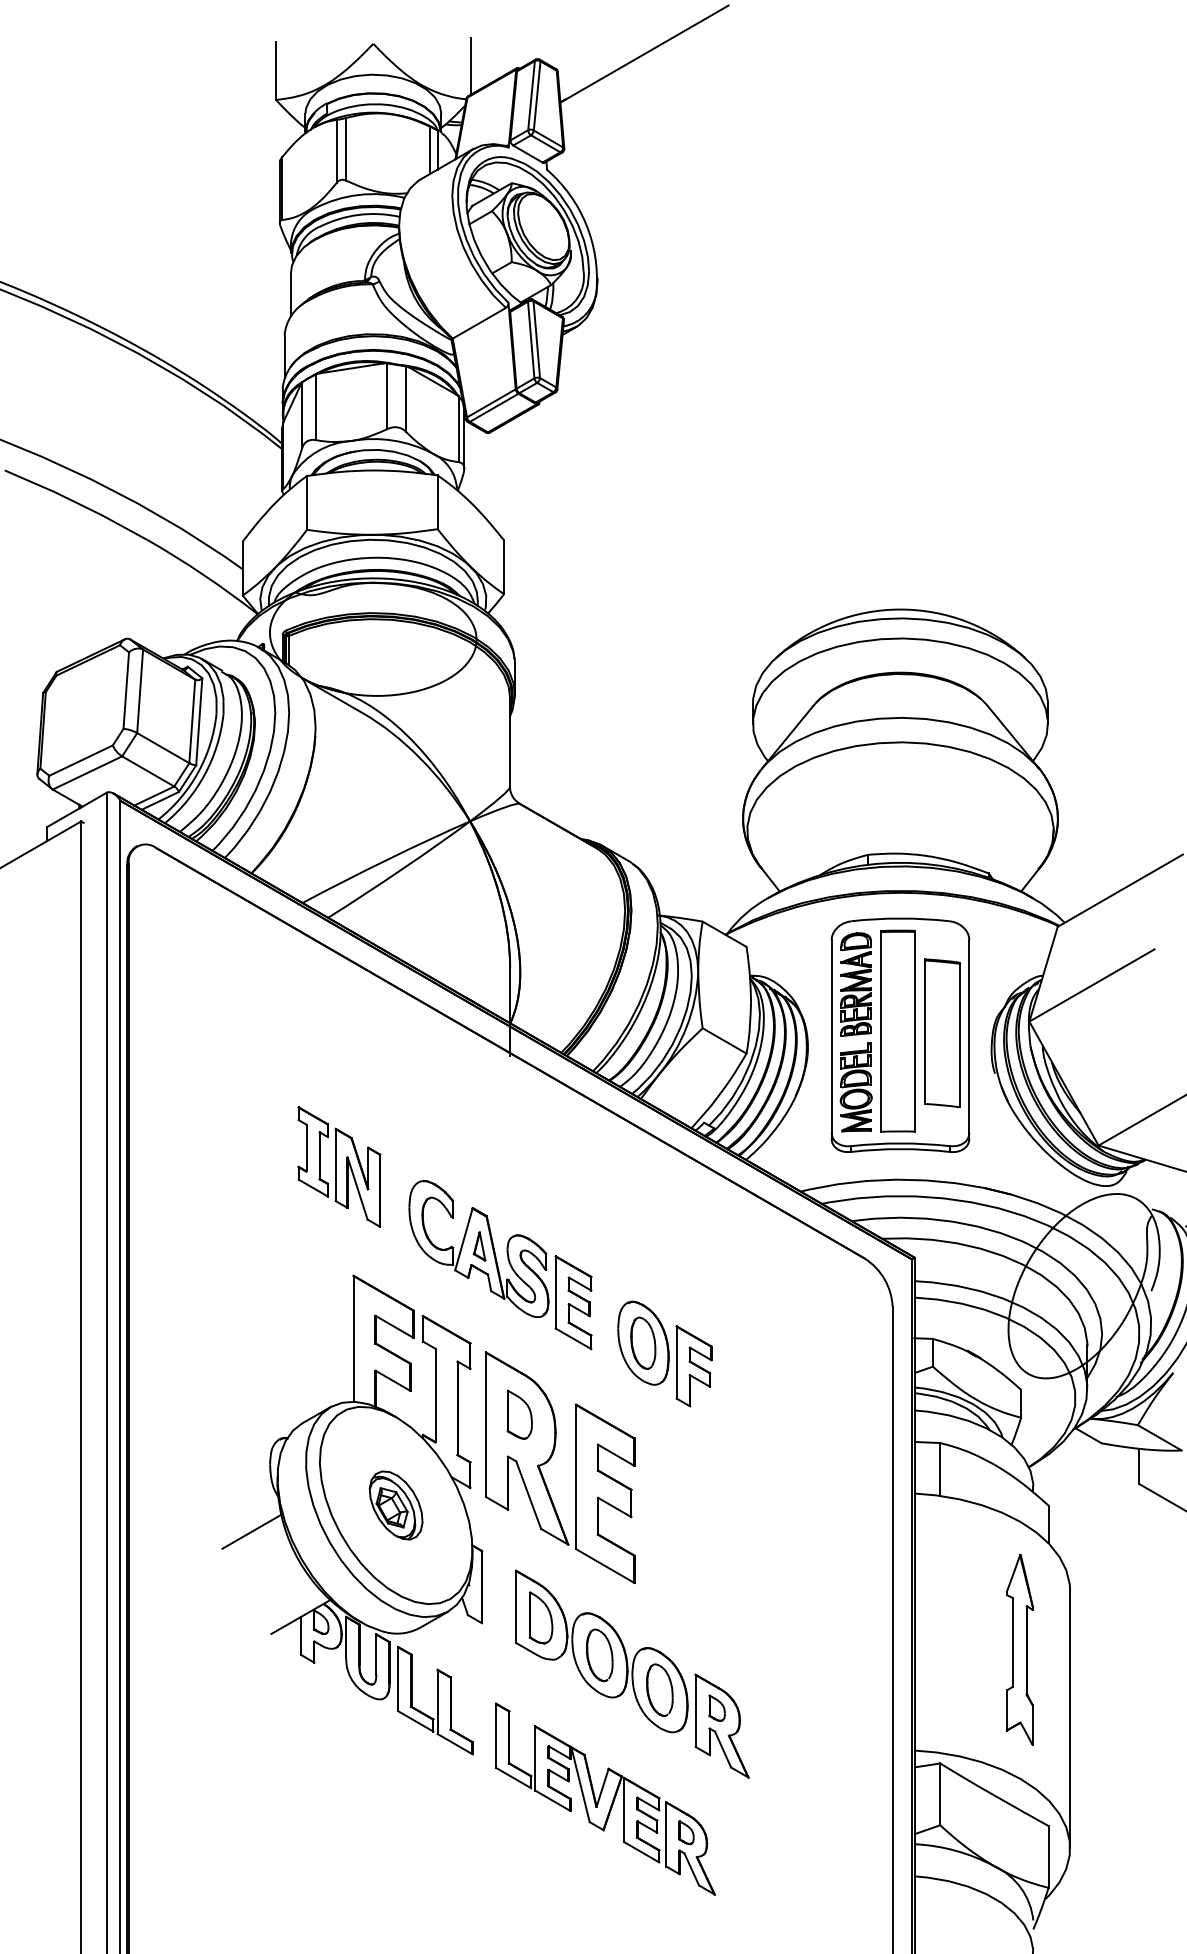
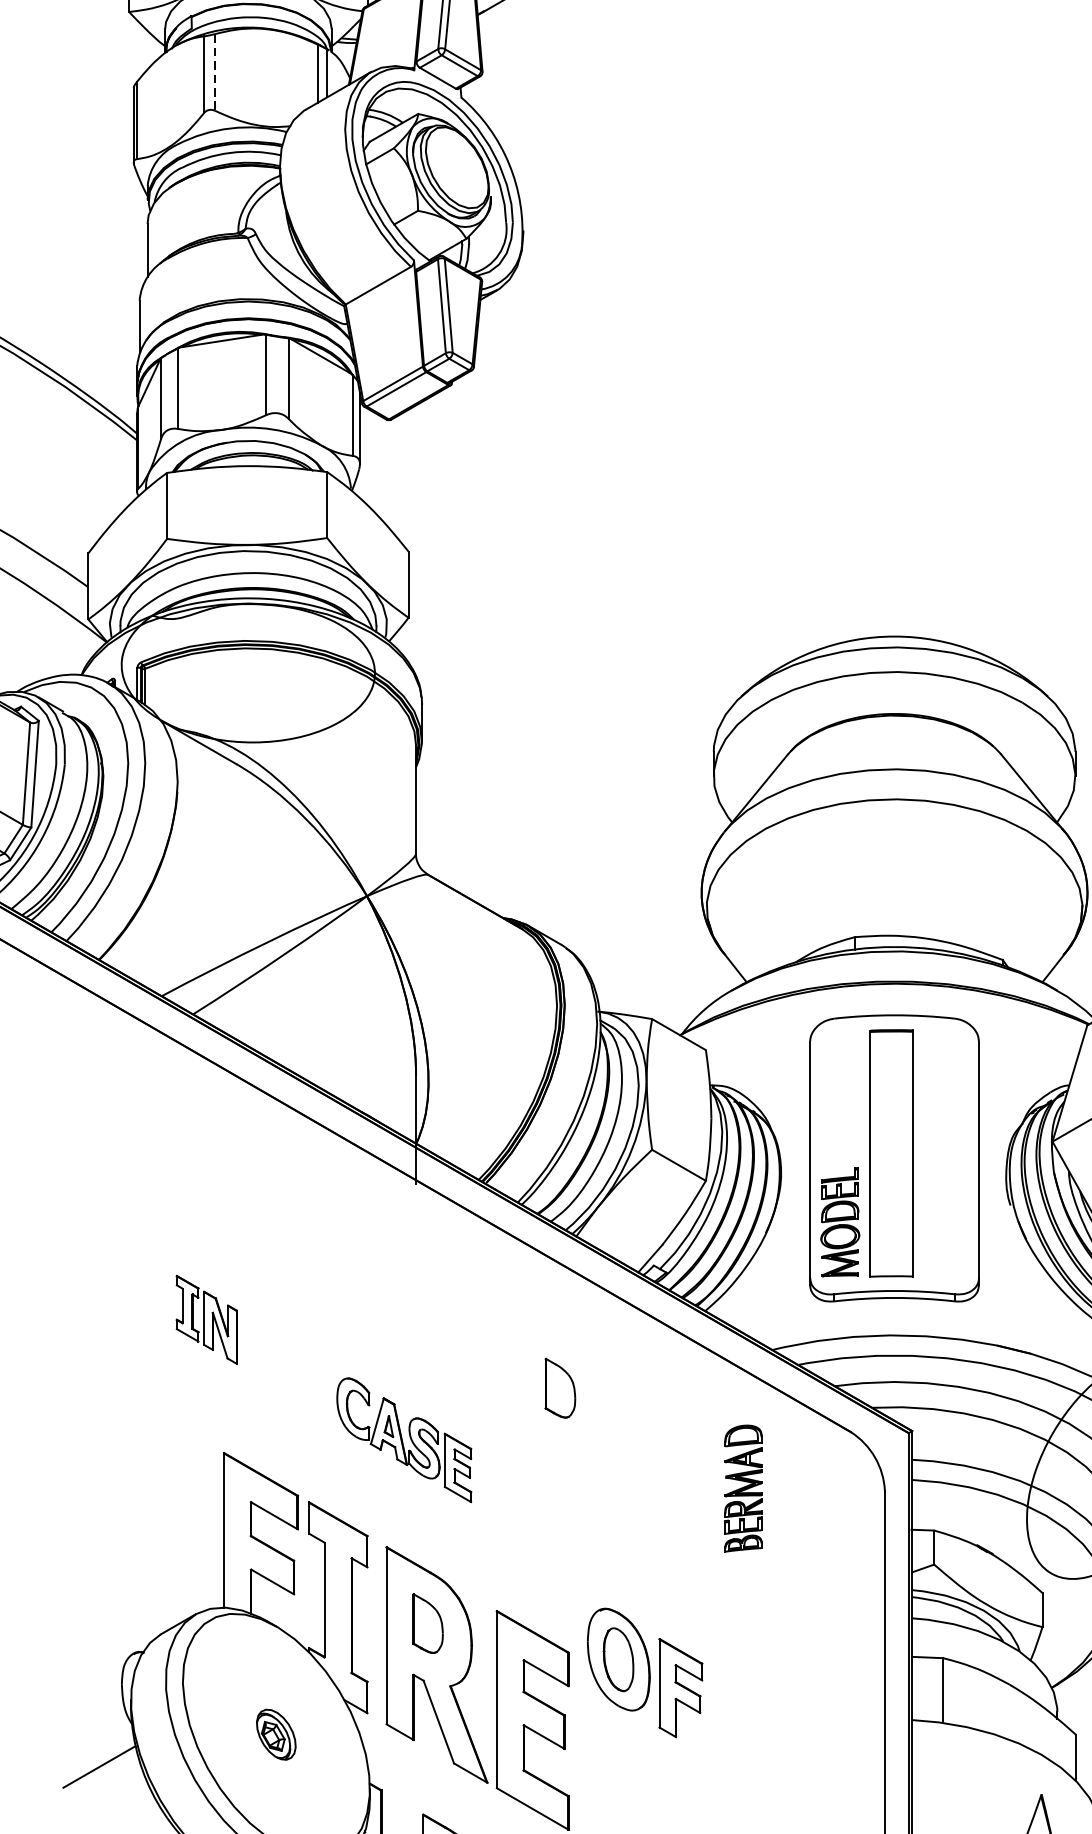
line: (346, 149) -> (215, 72), solid -> dashed
part: (855, 984) -> (742, 1488), moved
part: (942, 1032) -> (946, 1154), removed
part: (339, 1166) -> (206, 1319), size x0.6
part: (627, 1222) -> (559, 1387), added
part: (500, 1265) -> (404, 1440), size x0.6
part: (664, 1353) -> (644, 1672), moved
part: (395, 1505) -> (275, 1734), size x0.6

